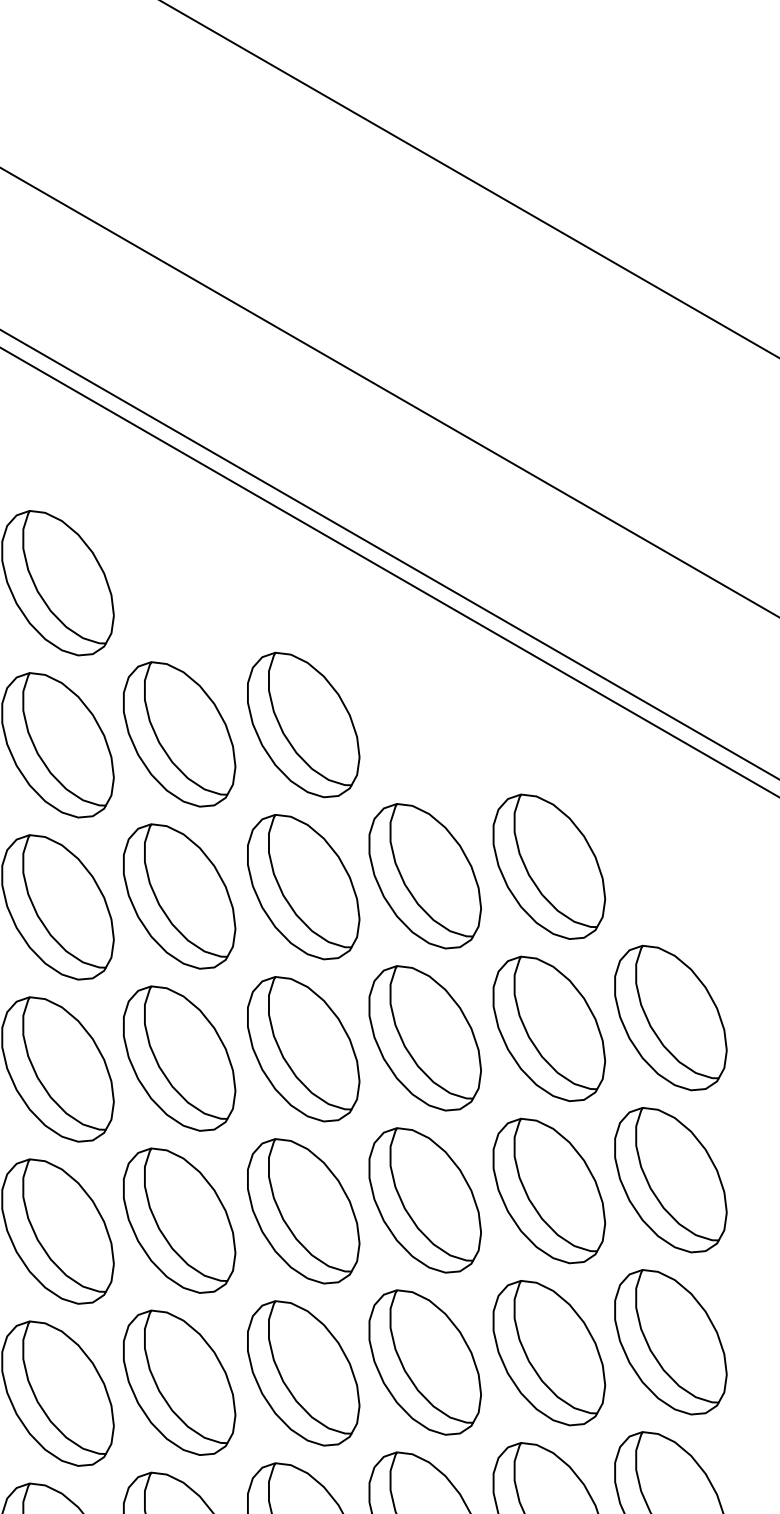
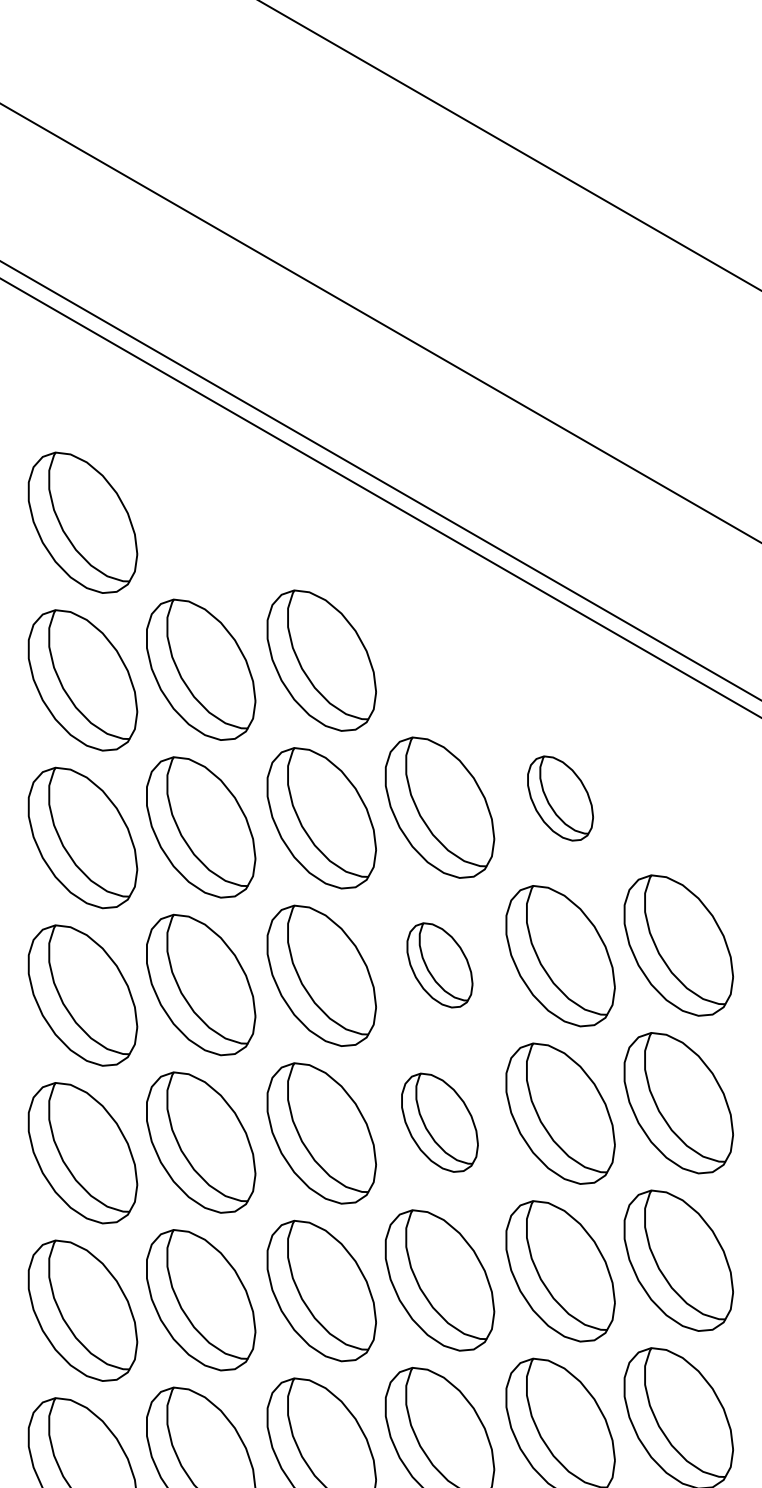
part: (549, 866) -> (560, 798), size x0.6
part: (424, 1038) -> (439, 965), size x0.6
part: (424, 1200) -> (439, 1122), size x0.7

